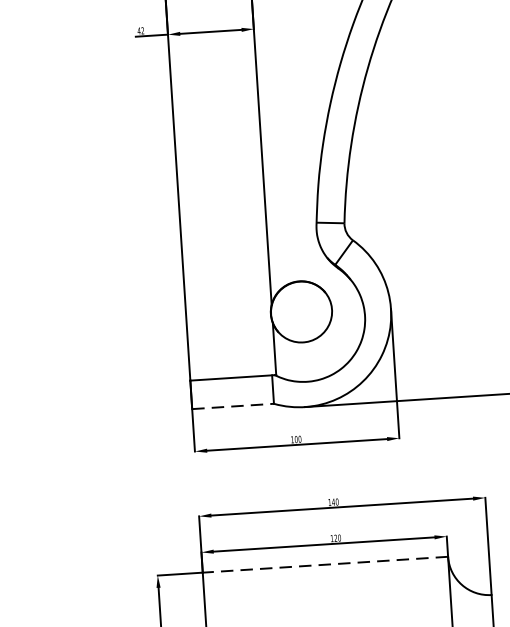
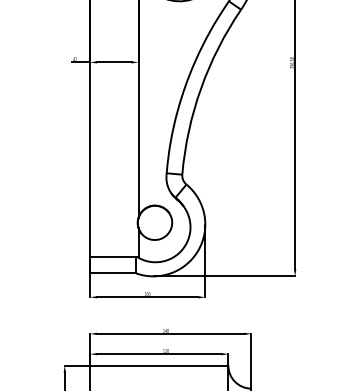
line: (233, 406) -> (113, 273), dashed -> solid
line: (324, 564) -> (158, 365), dashed -> solid

